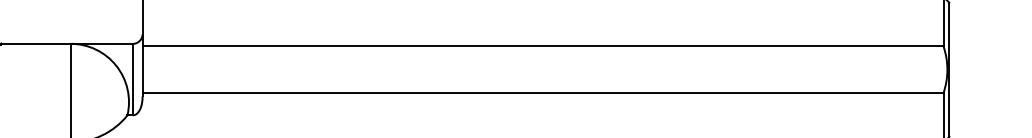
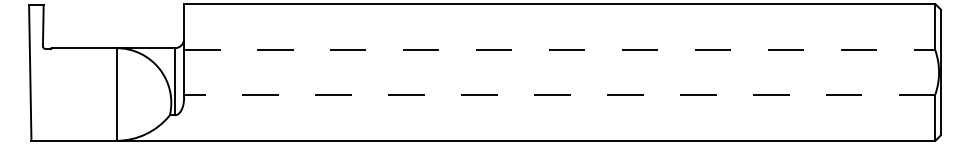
line: (542, 46) -> (559, 50), solid -> dashed
line: (542, 93) -> (559, 94), solid -> dashed

